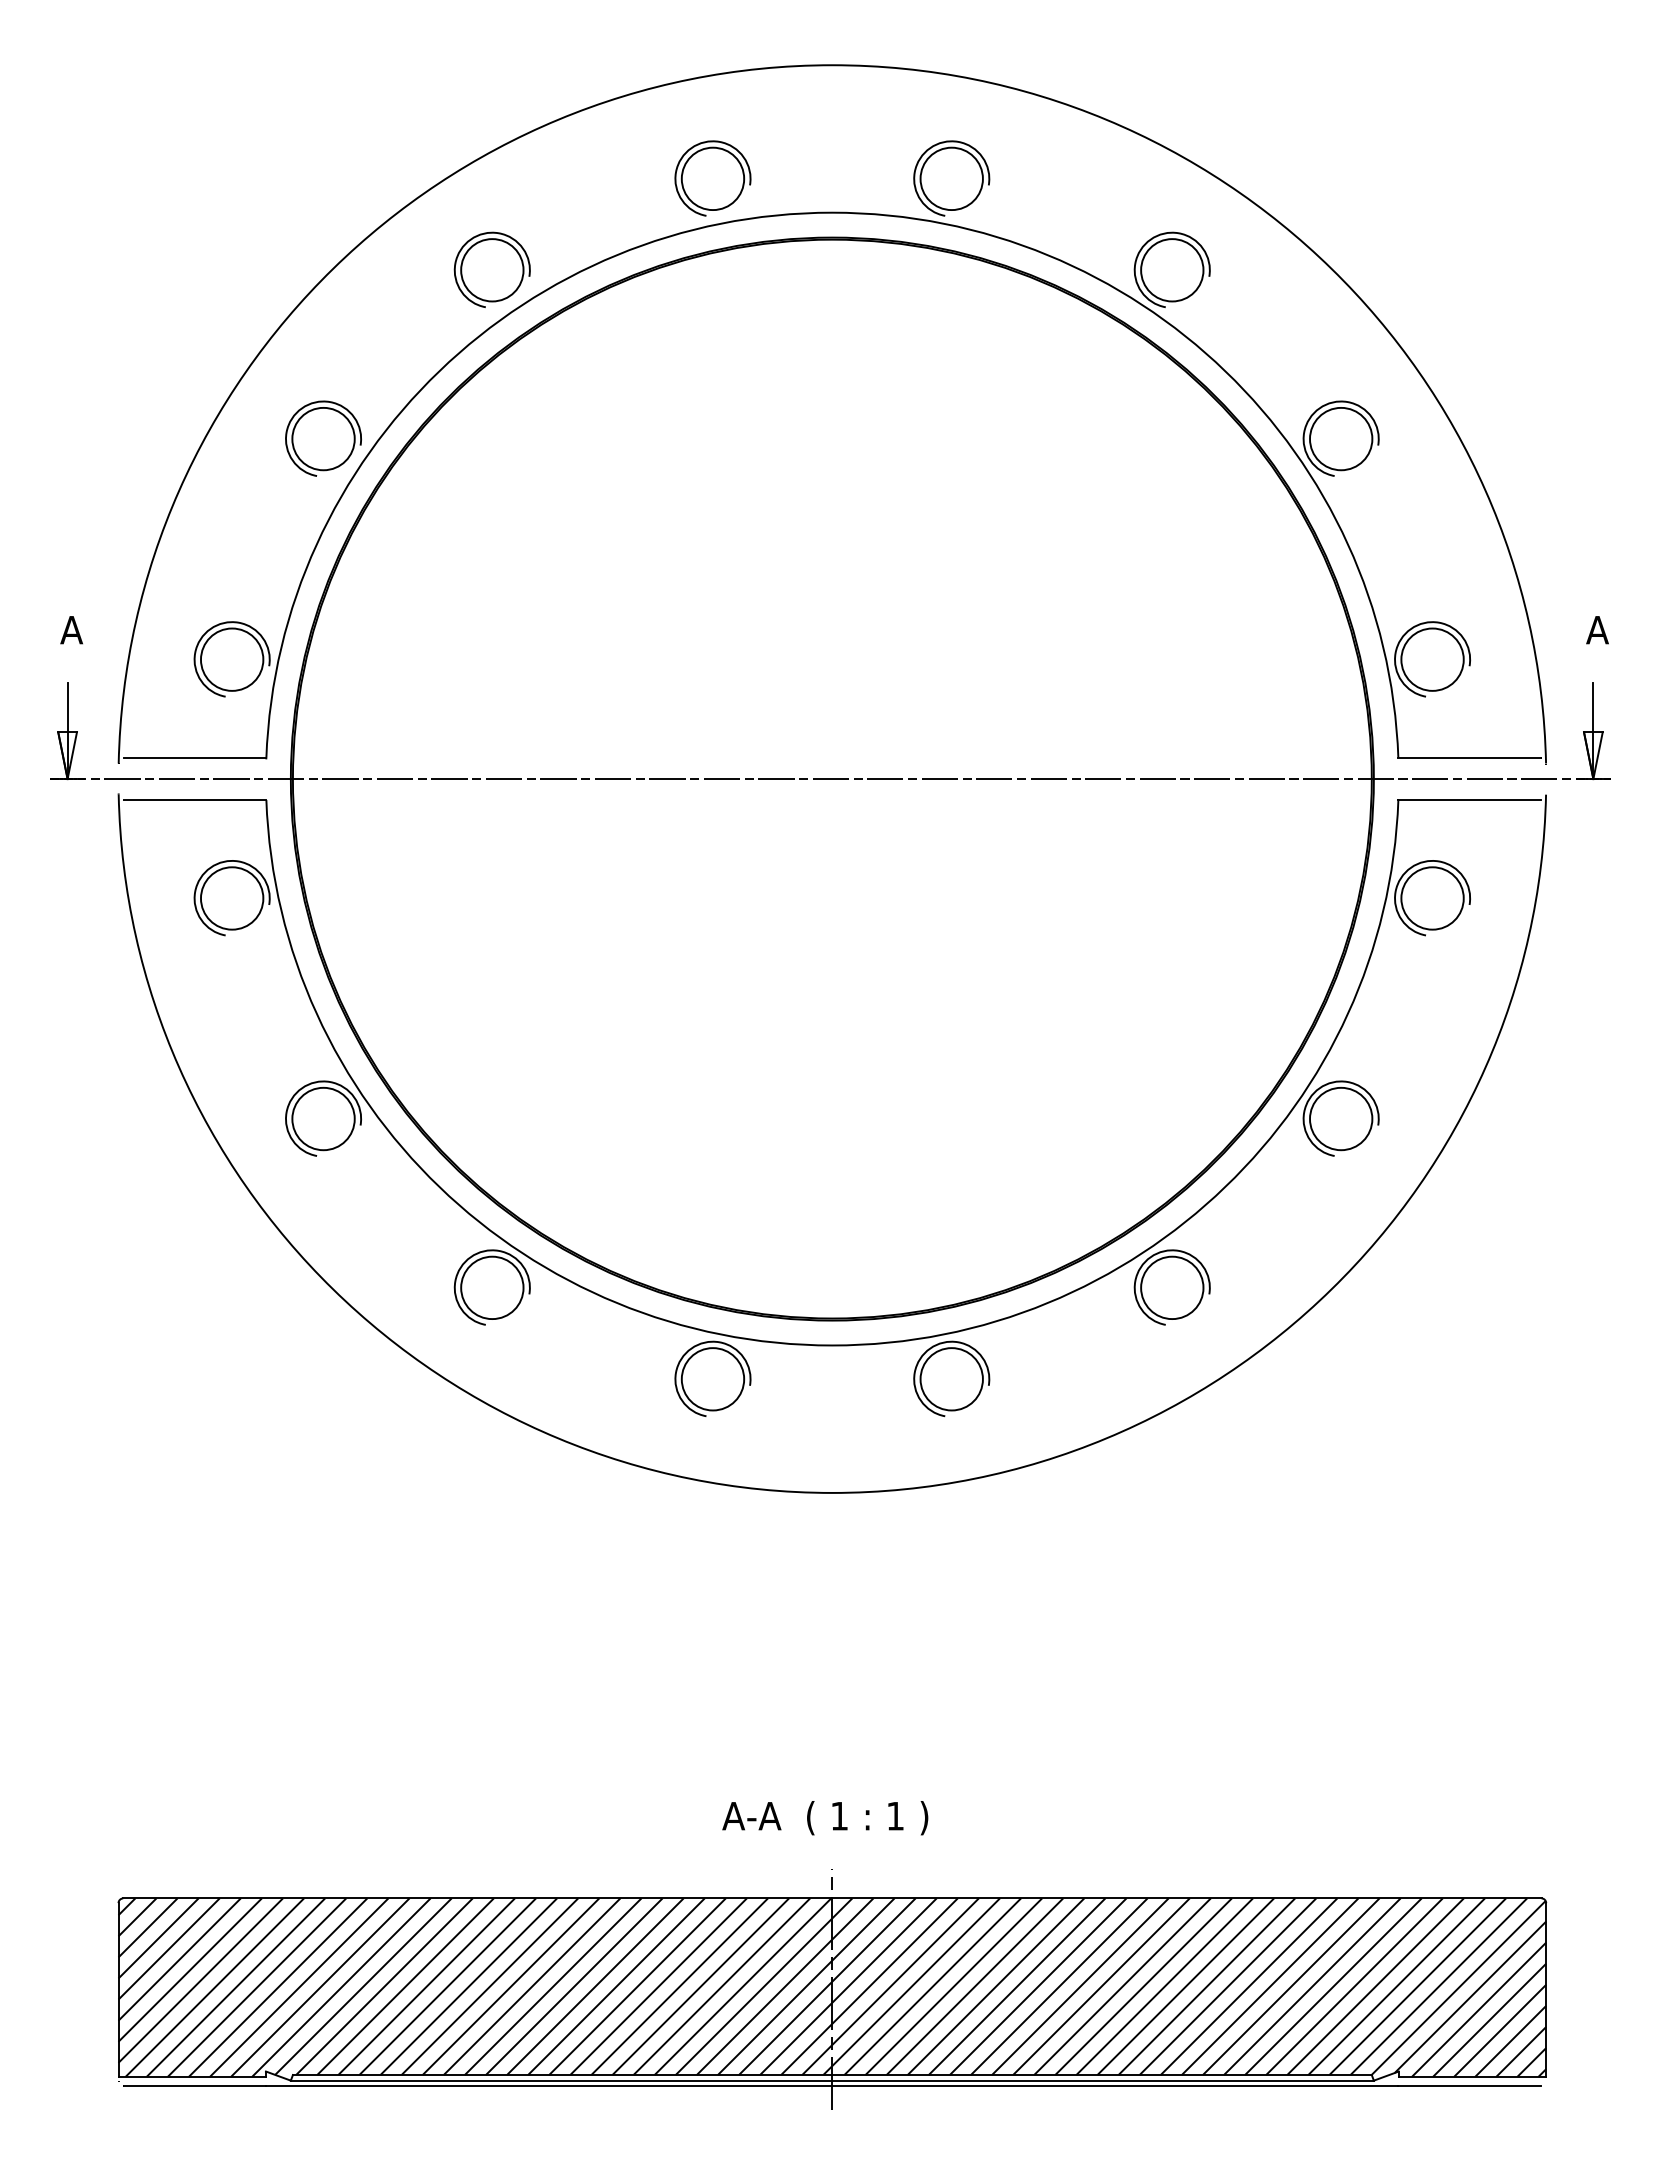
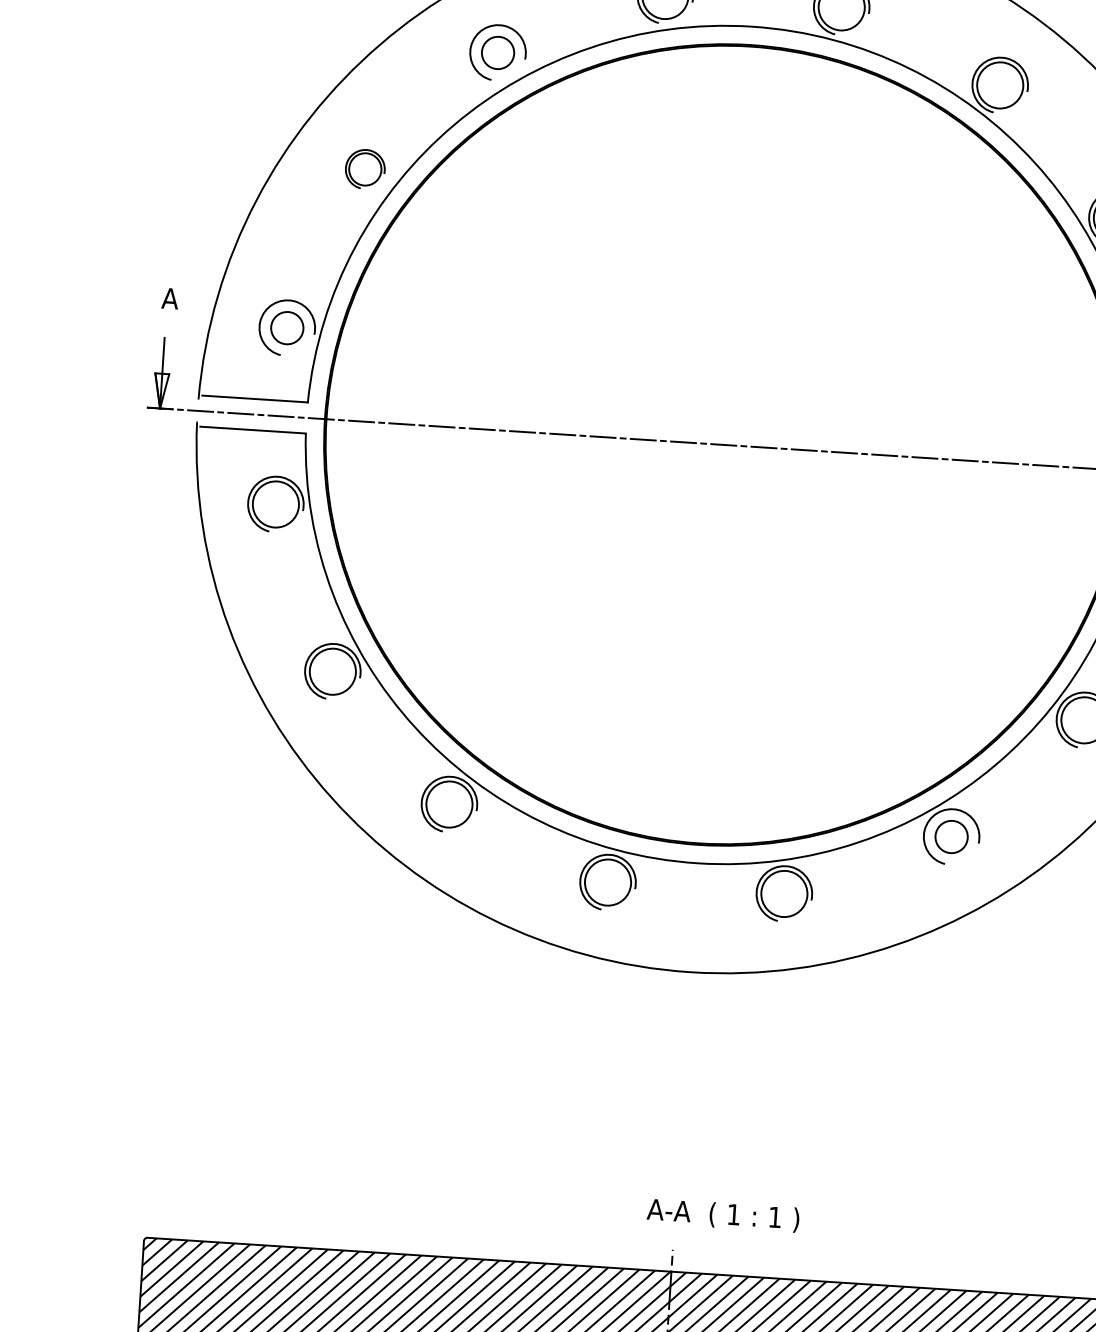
circle: (492, 270) -> (498, 53), size x0.7
part: (323, 438) -> (365, 169), size x0.7
circle: (232, 659) -> (287, 328), size x0.7
circle: (1172, 1287) -> (951, 836), size x0.7
text: (825, 1818) -> (723, 1215), moved

